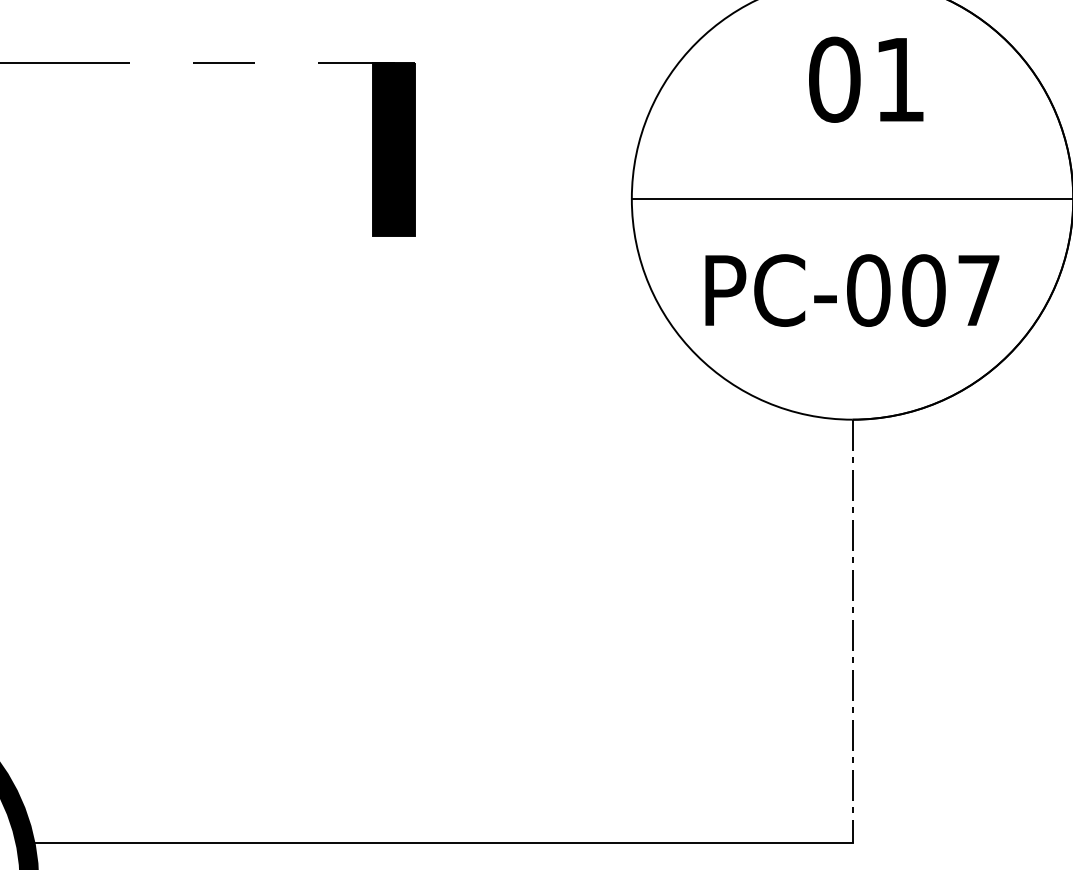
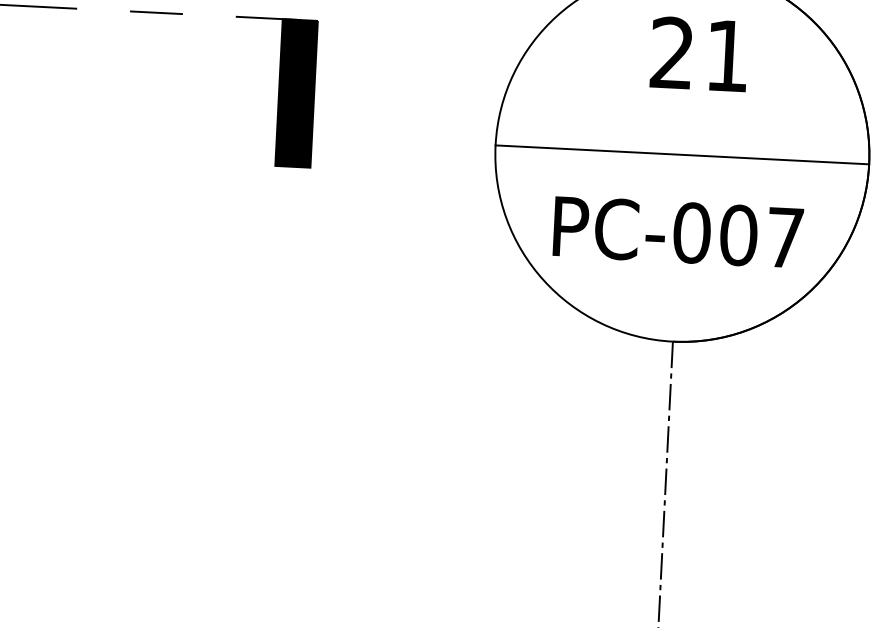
text: (834, 79) -> (672, 53), 01 -> 21

